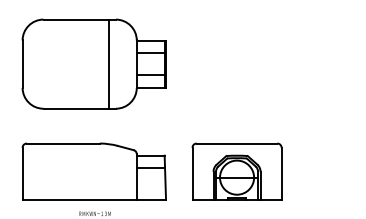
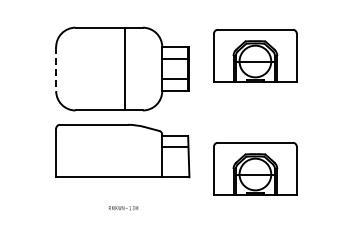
part: (237, 49) -> (255, 55), added
line: (109, 63) -> (125, 68), moved
line: (22, 64) -> (56, 69), solid -> dashed
part: (94, 172) -> (122, 151), moved

